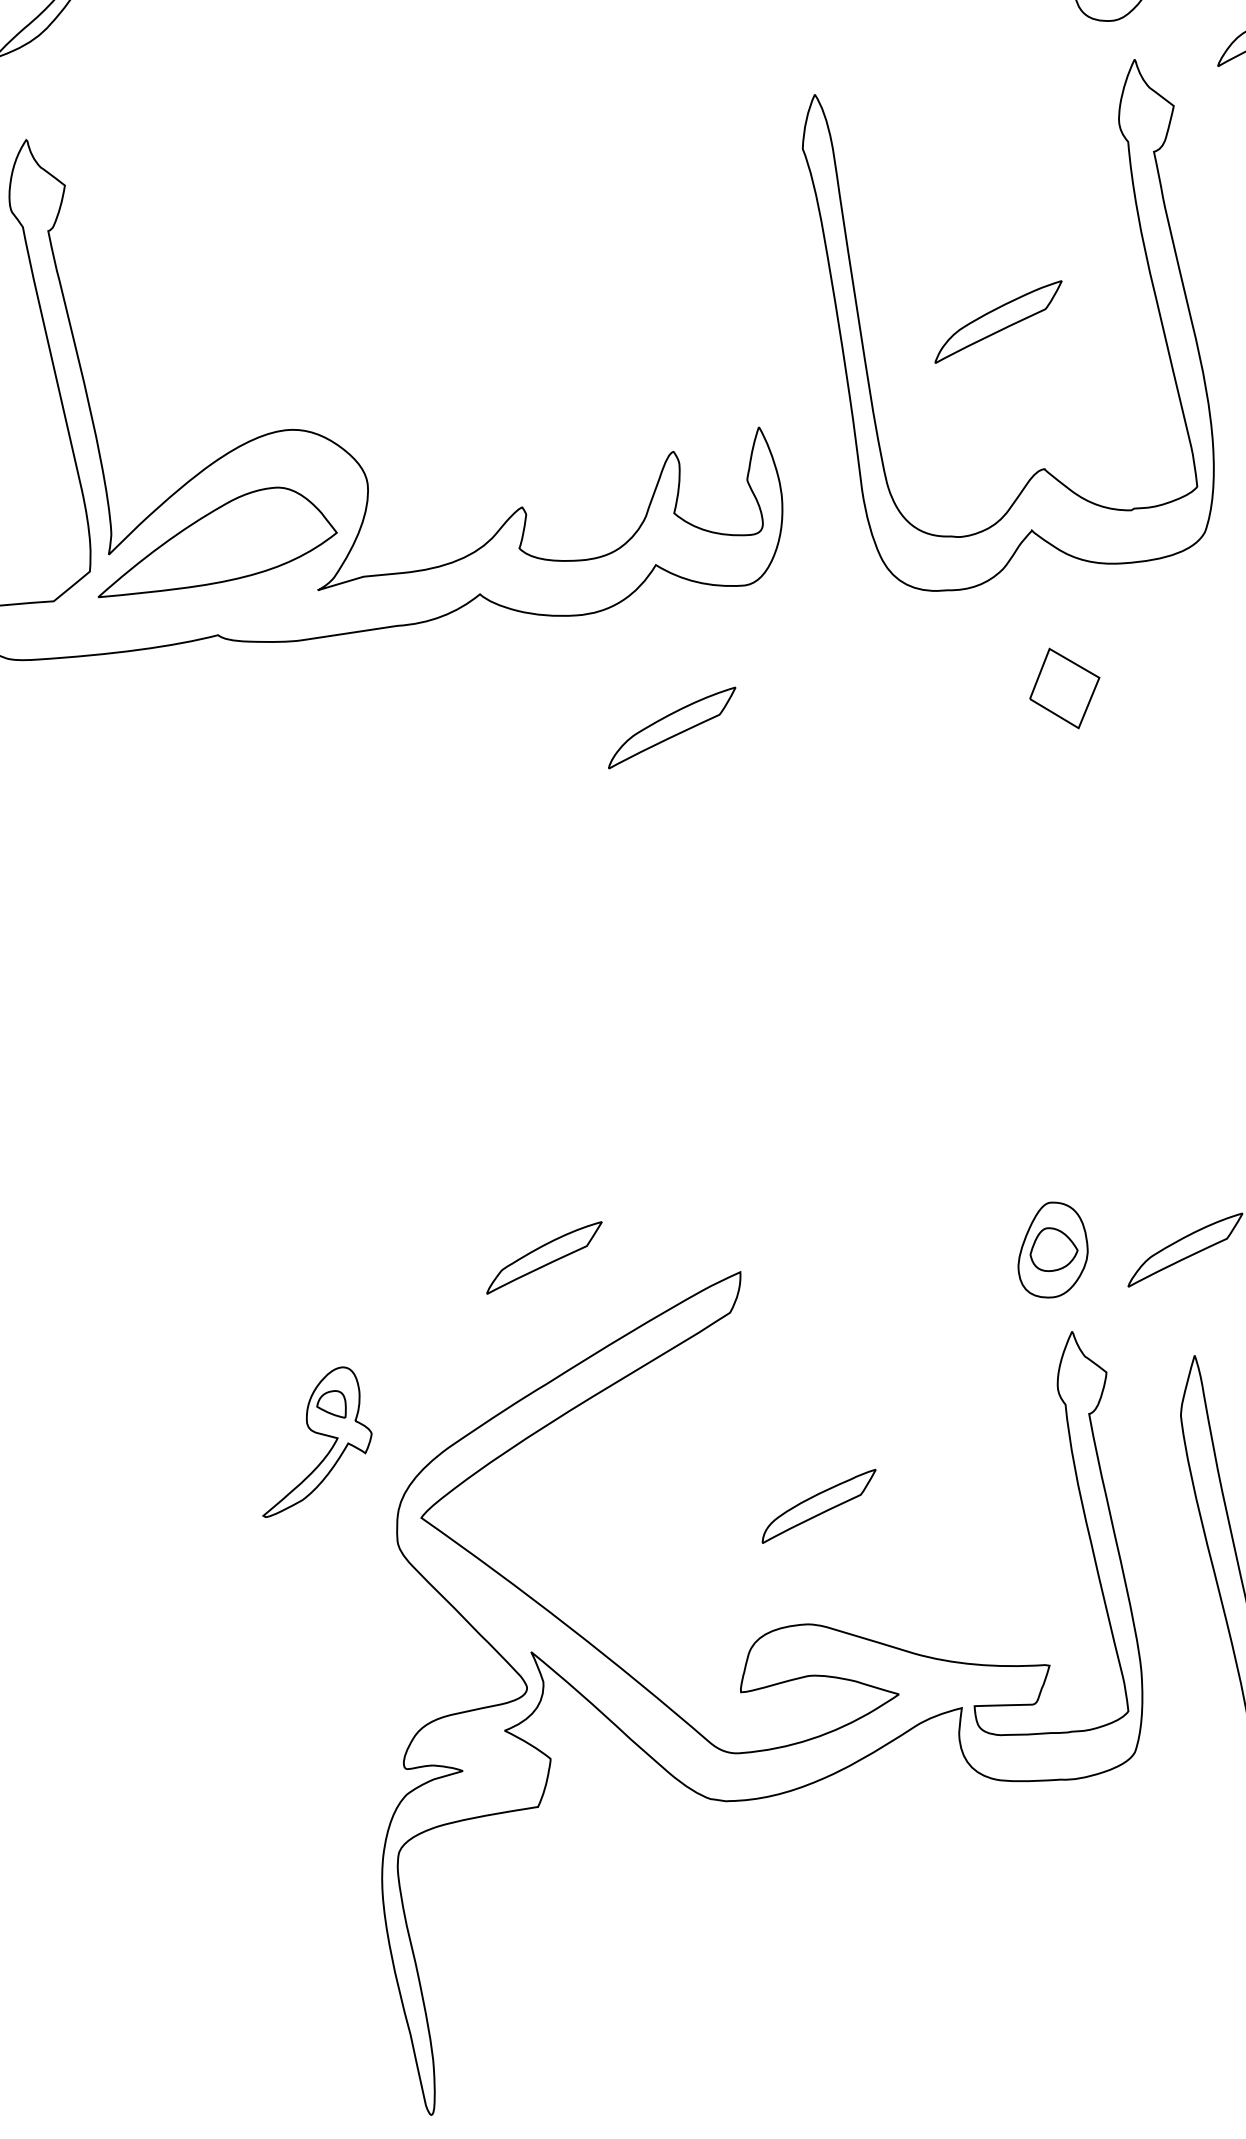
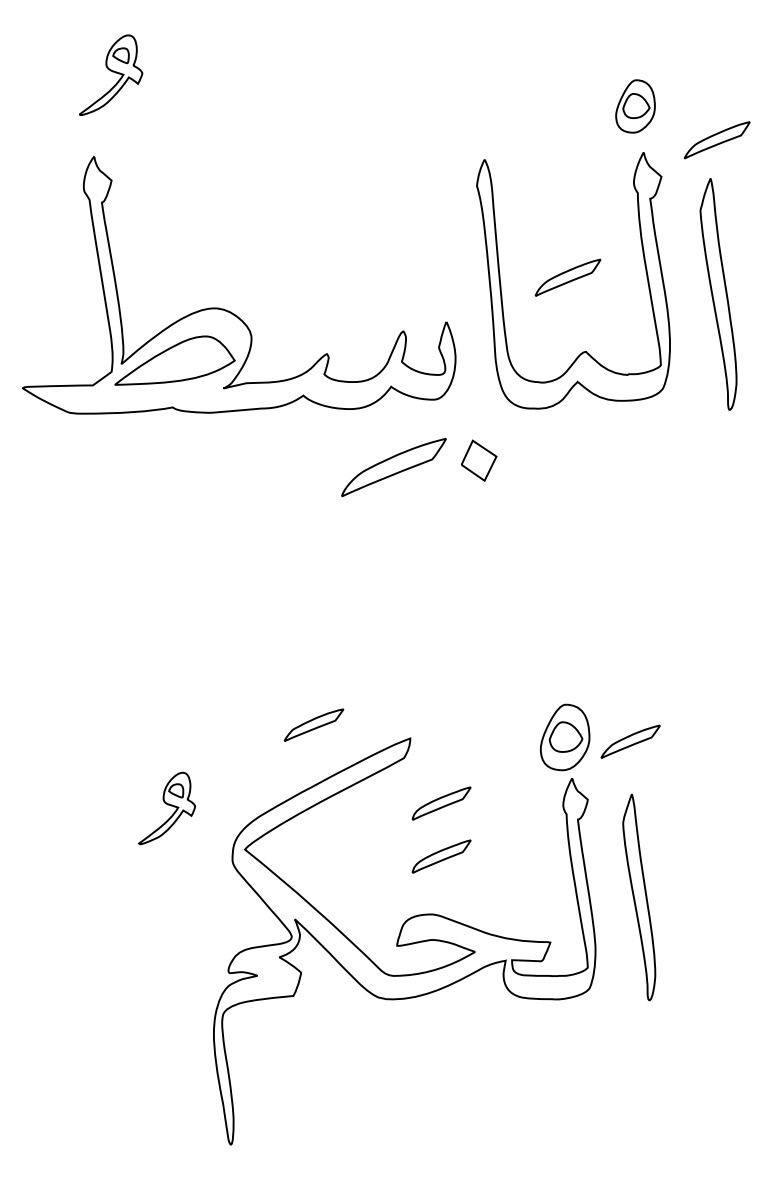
part: (1065, 687) -> (479, 460), moved
part: (671, 727) -> (393, 467), size x1.6
part: (1051, 1250) -> (564, 737), size x1.4
part: (811, 1399) -> (441, 803), added
part: (314, 1441) -> (166, 808), moved

